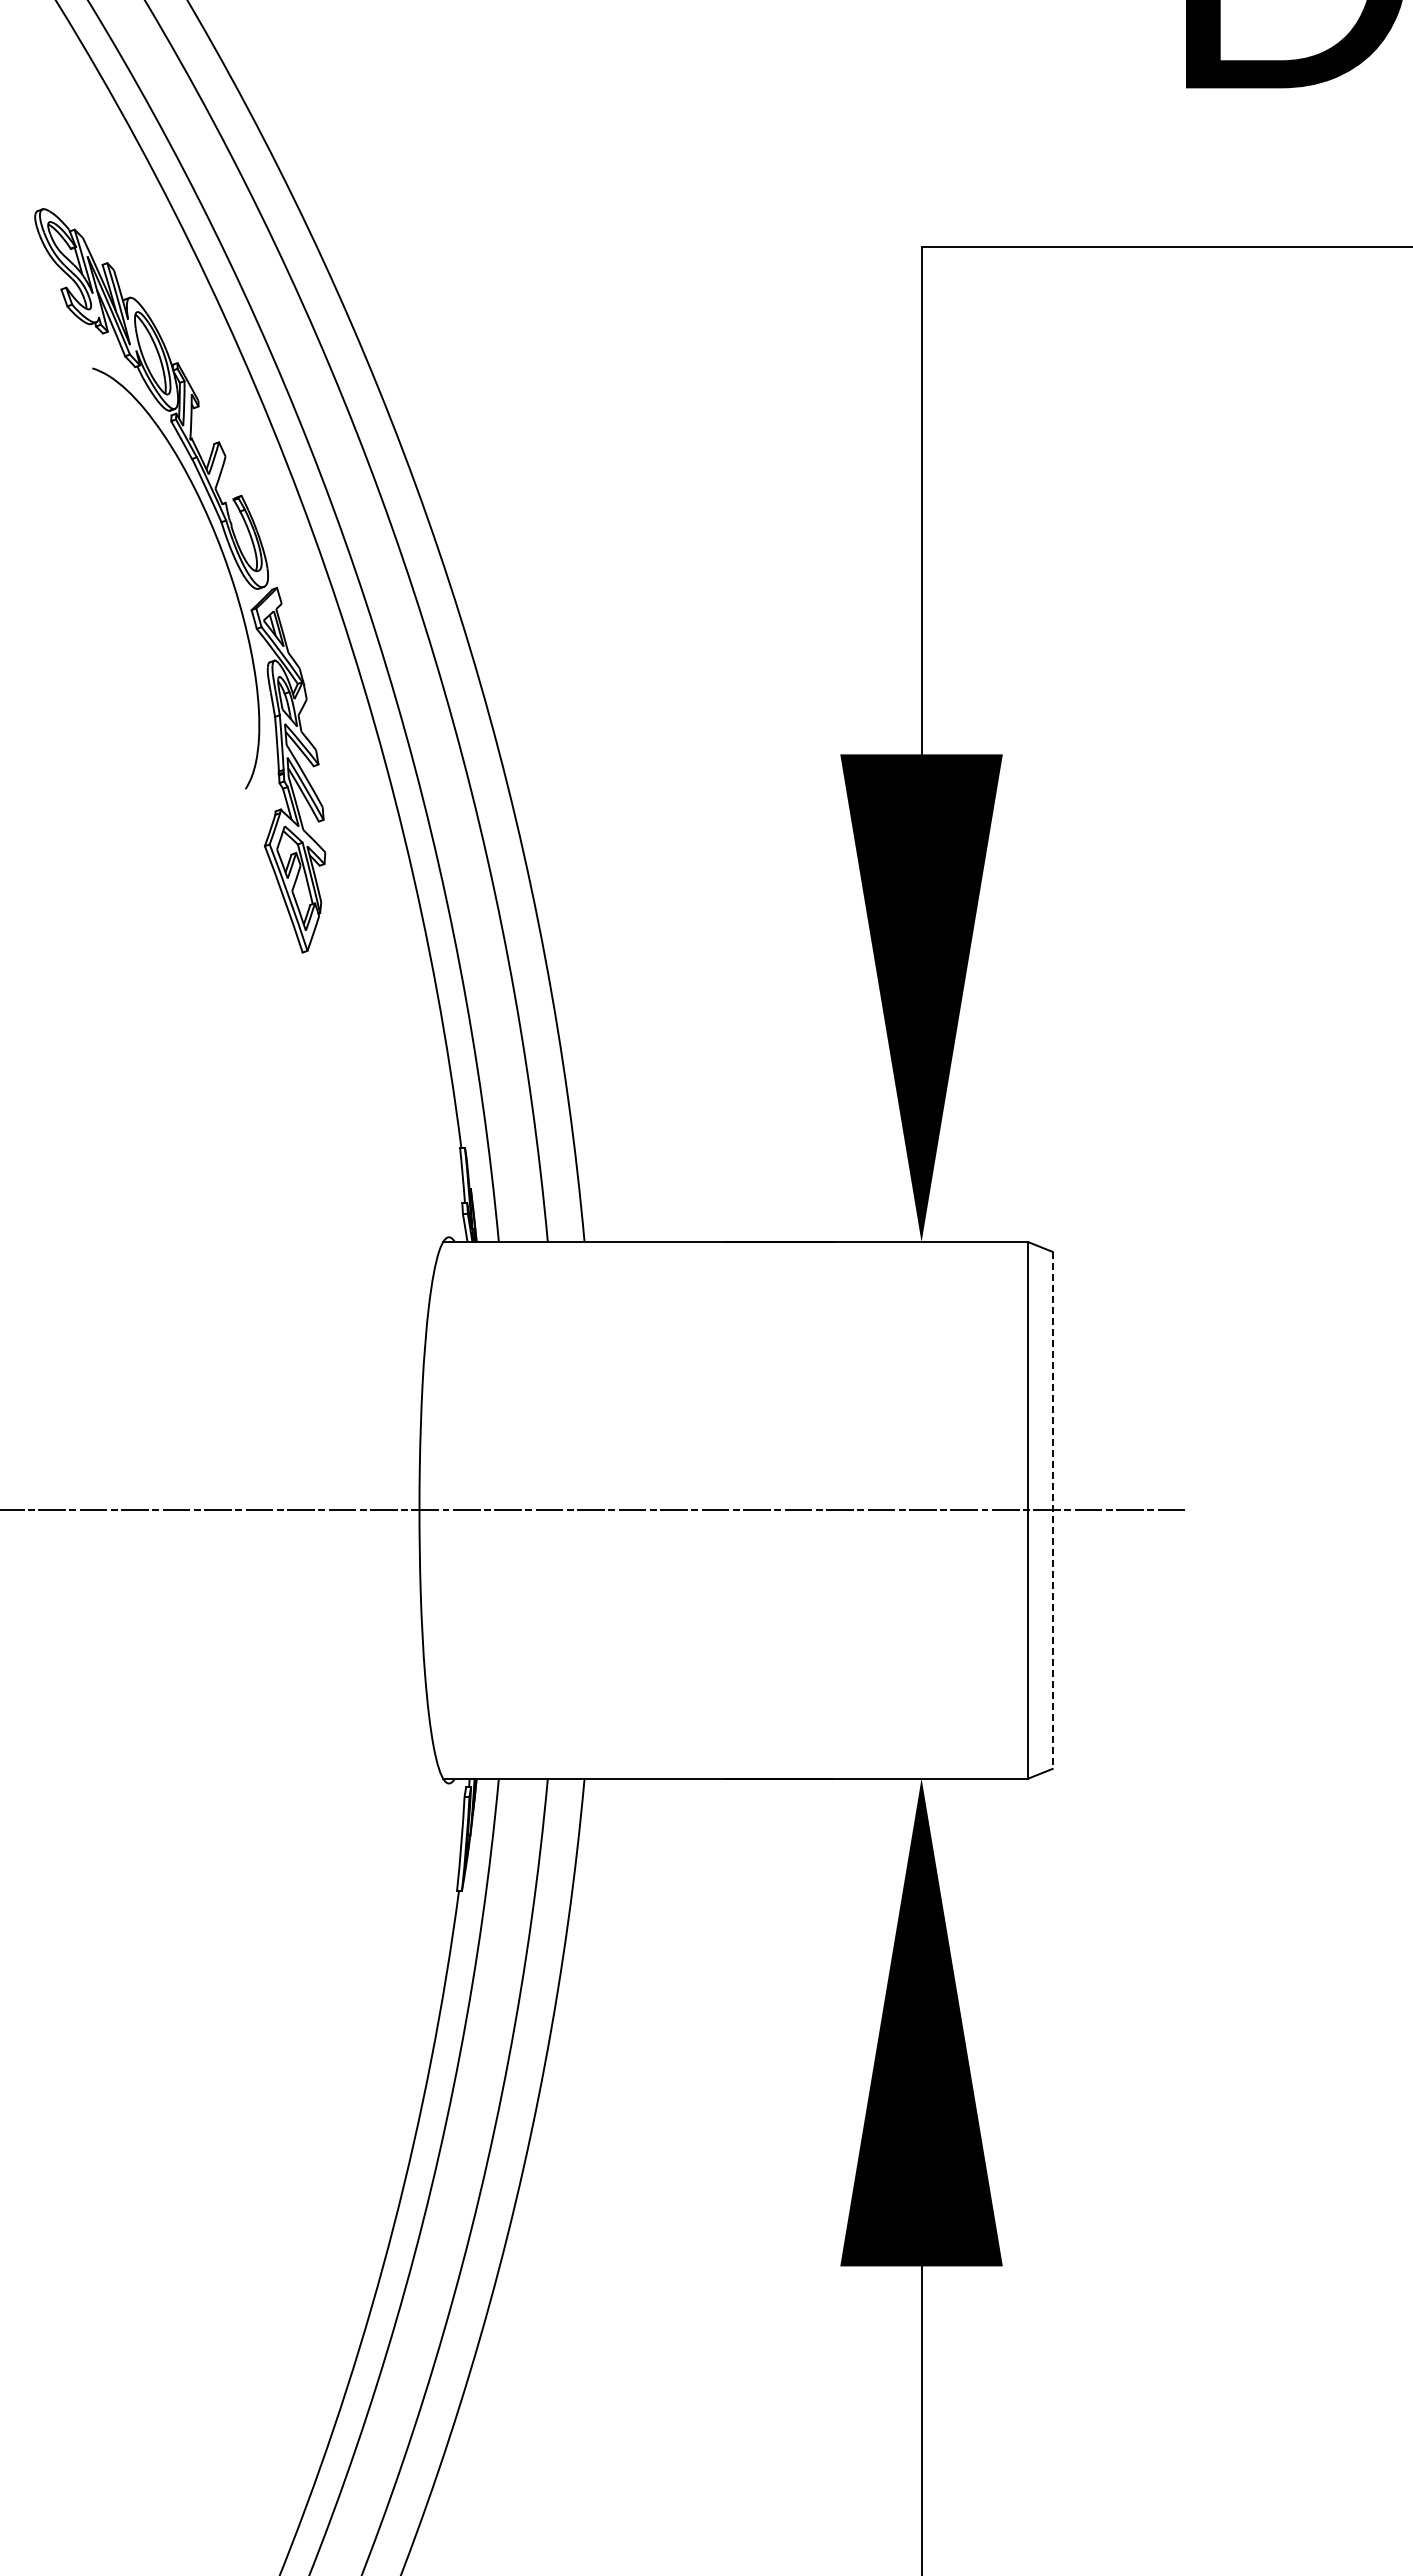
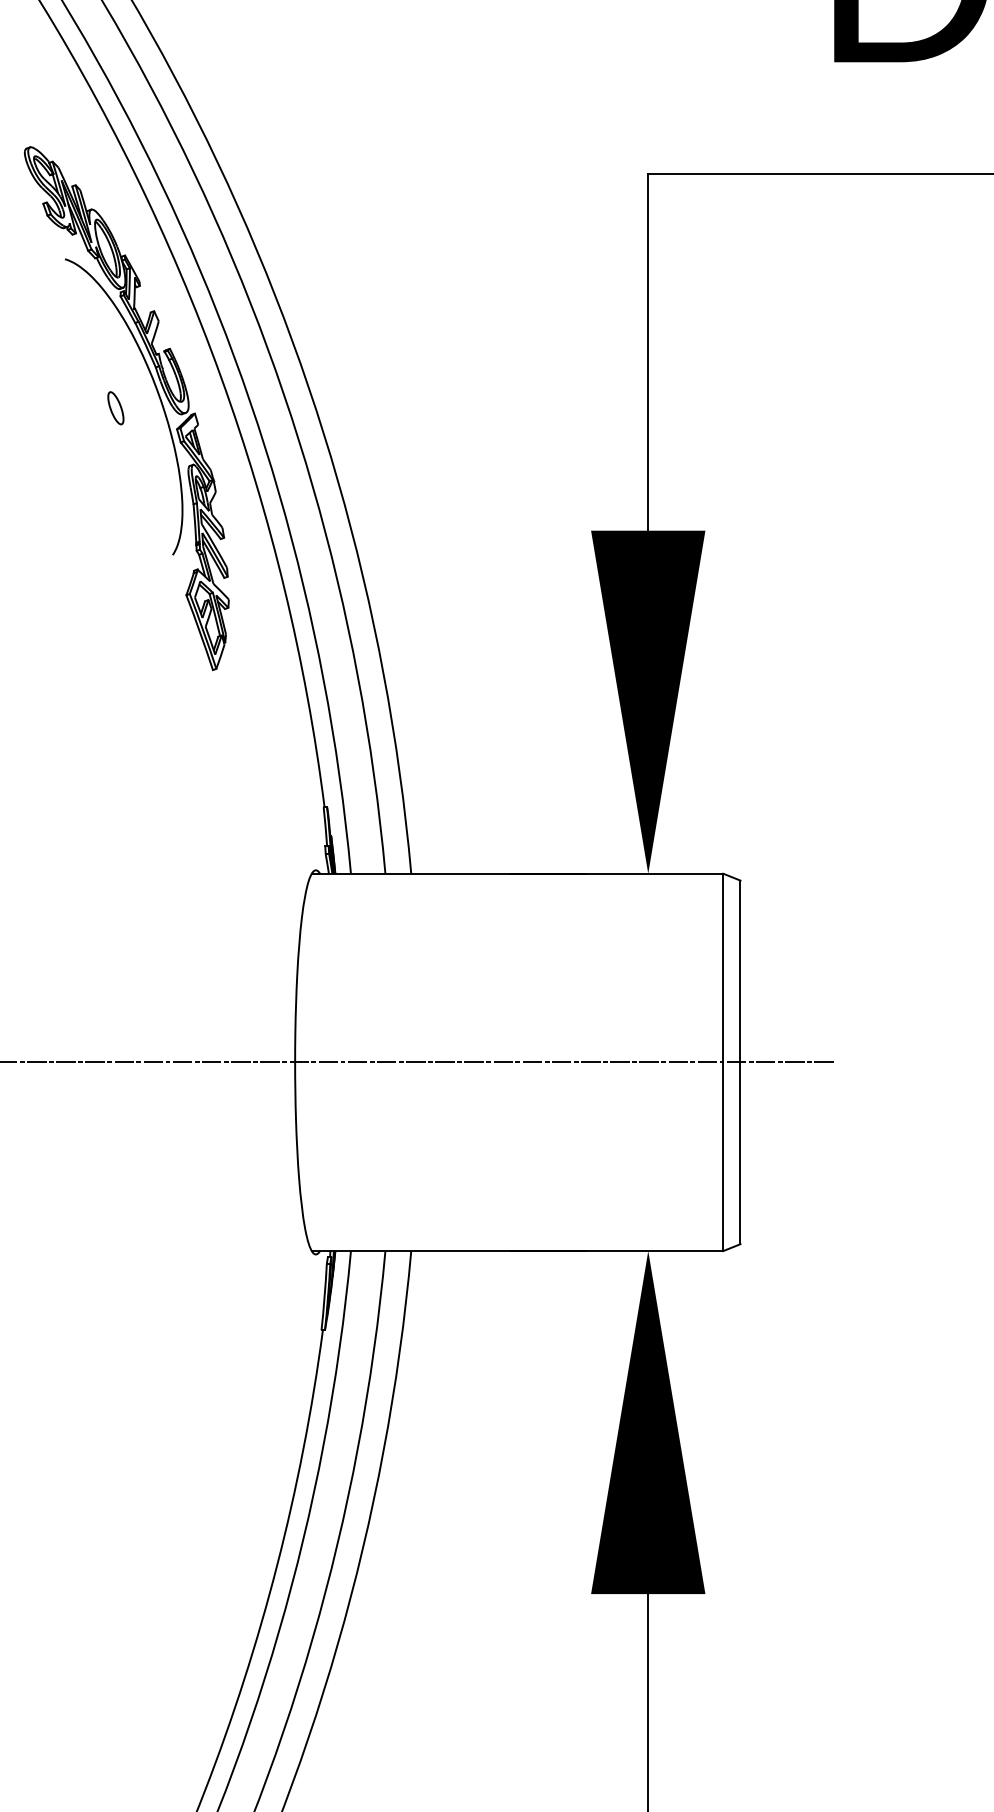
part: (164, 580) -> (115, 408), added
line: (1052, 1510) -> (740, 1062), dashed -> solid

